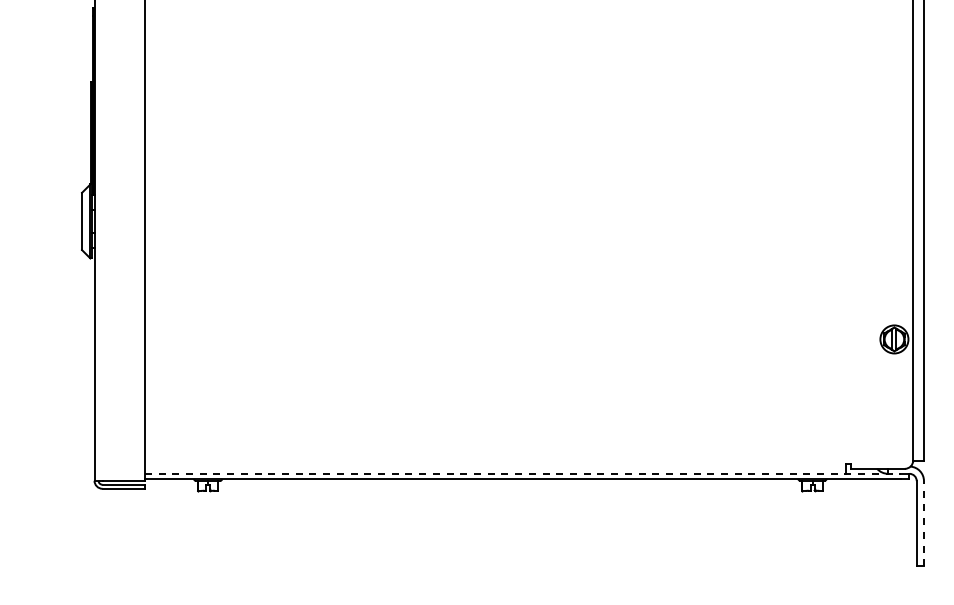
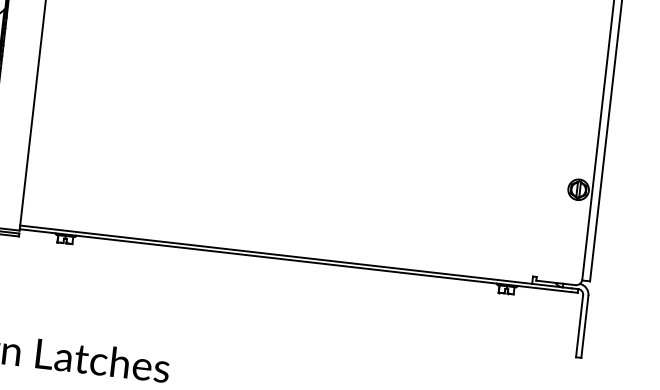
line: (522, 473) -> (295, 256), dashed -> solid
line: (923, 523) -> (584, 326), dashed -> solid

